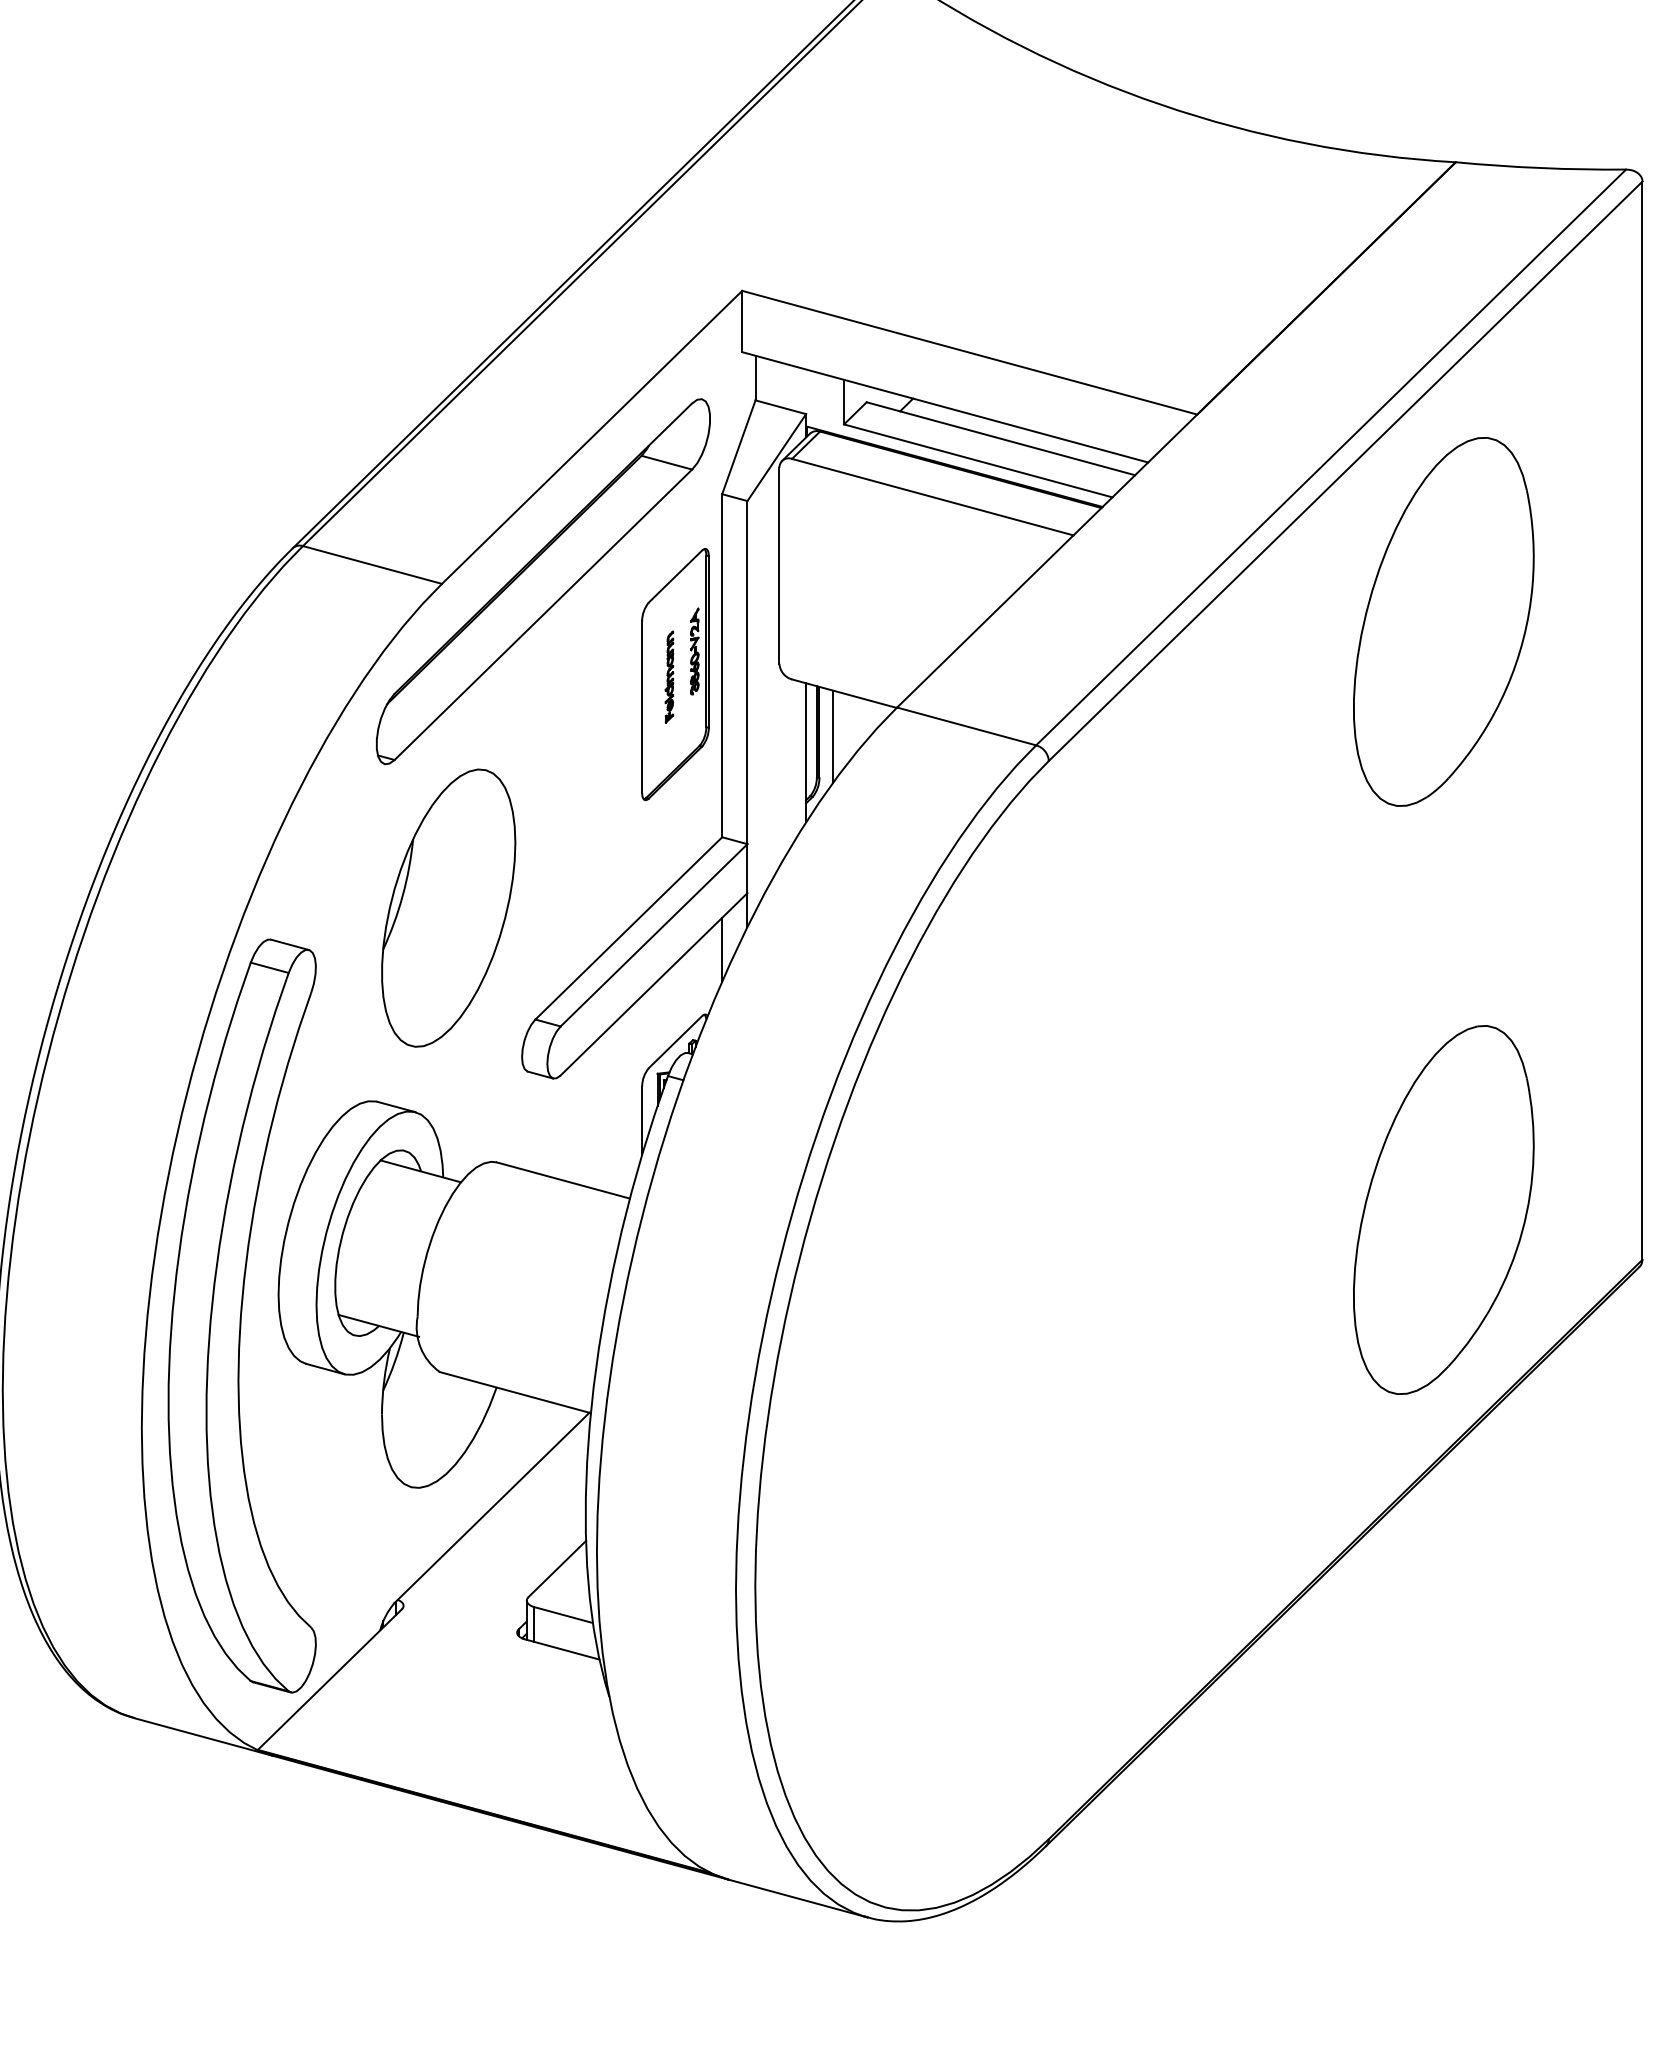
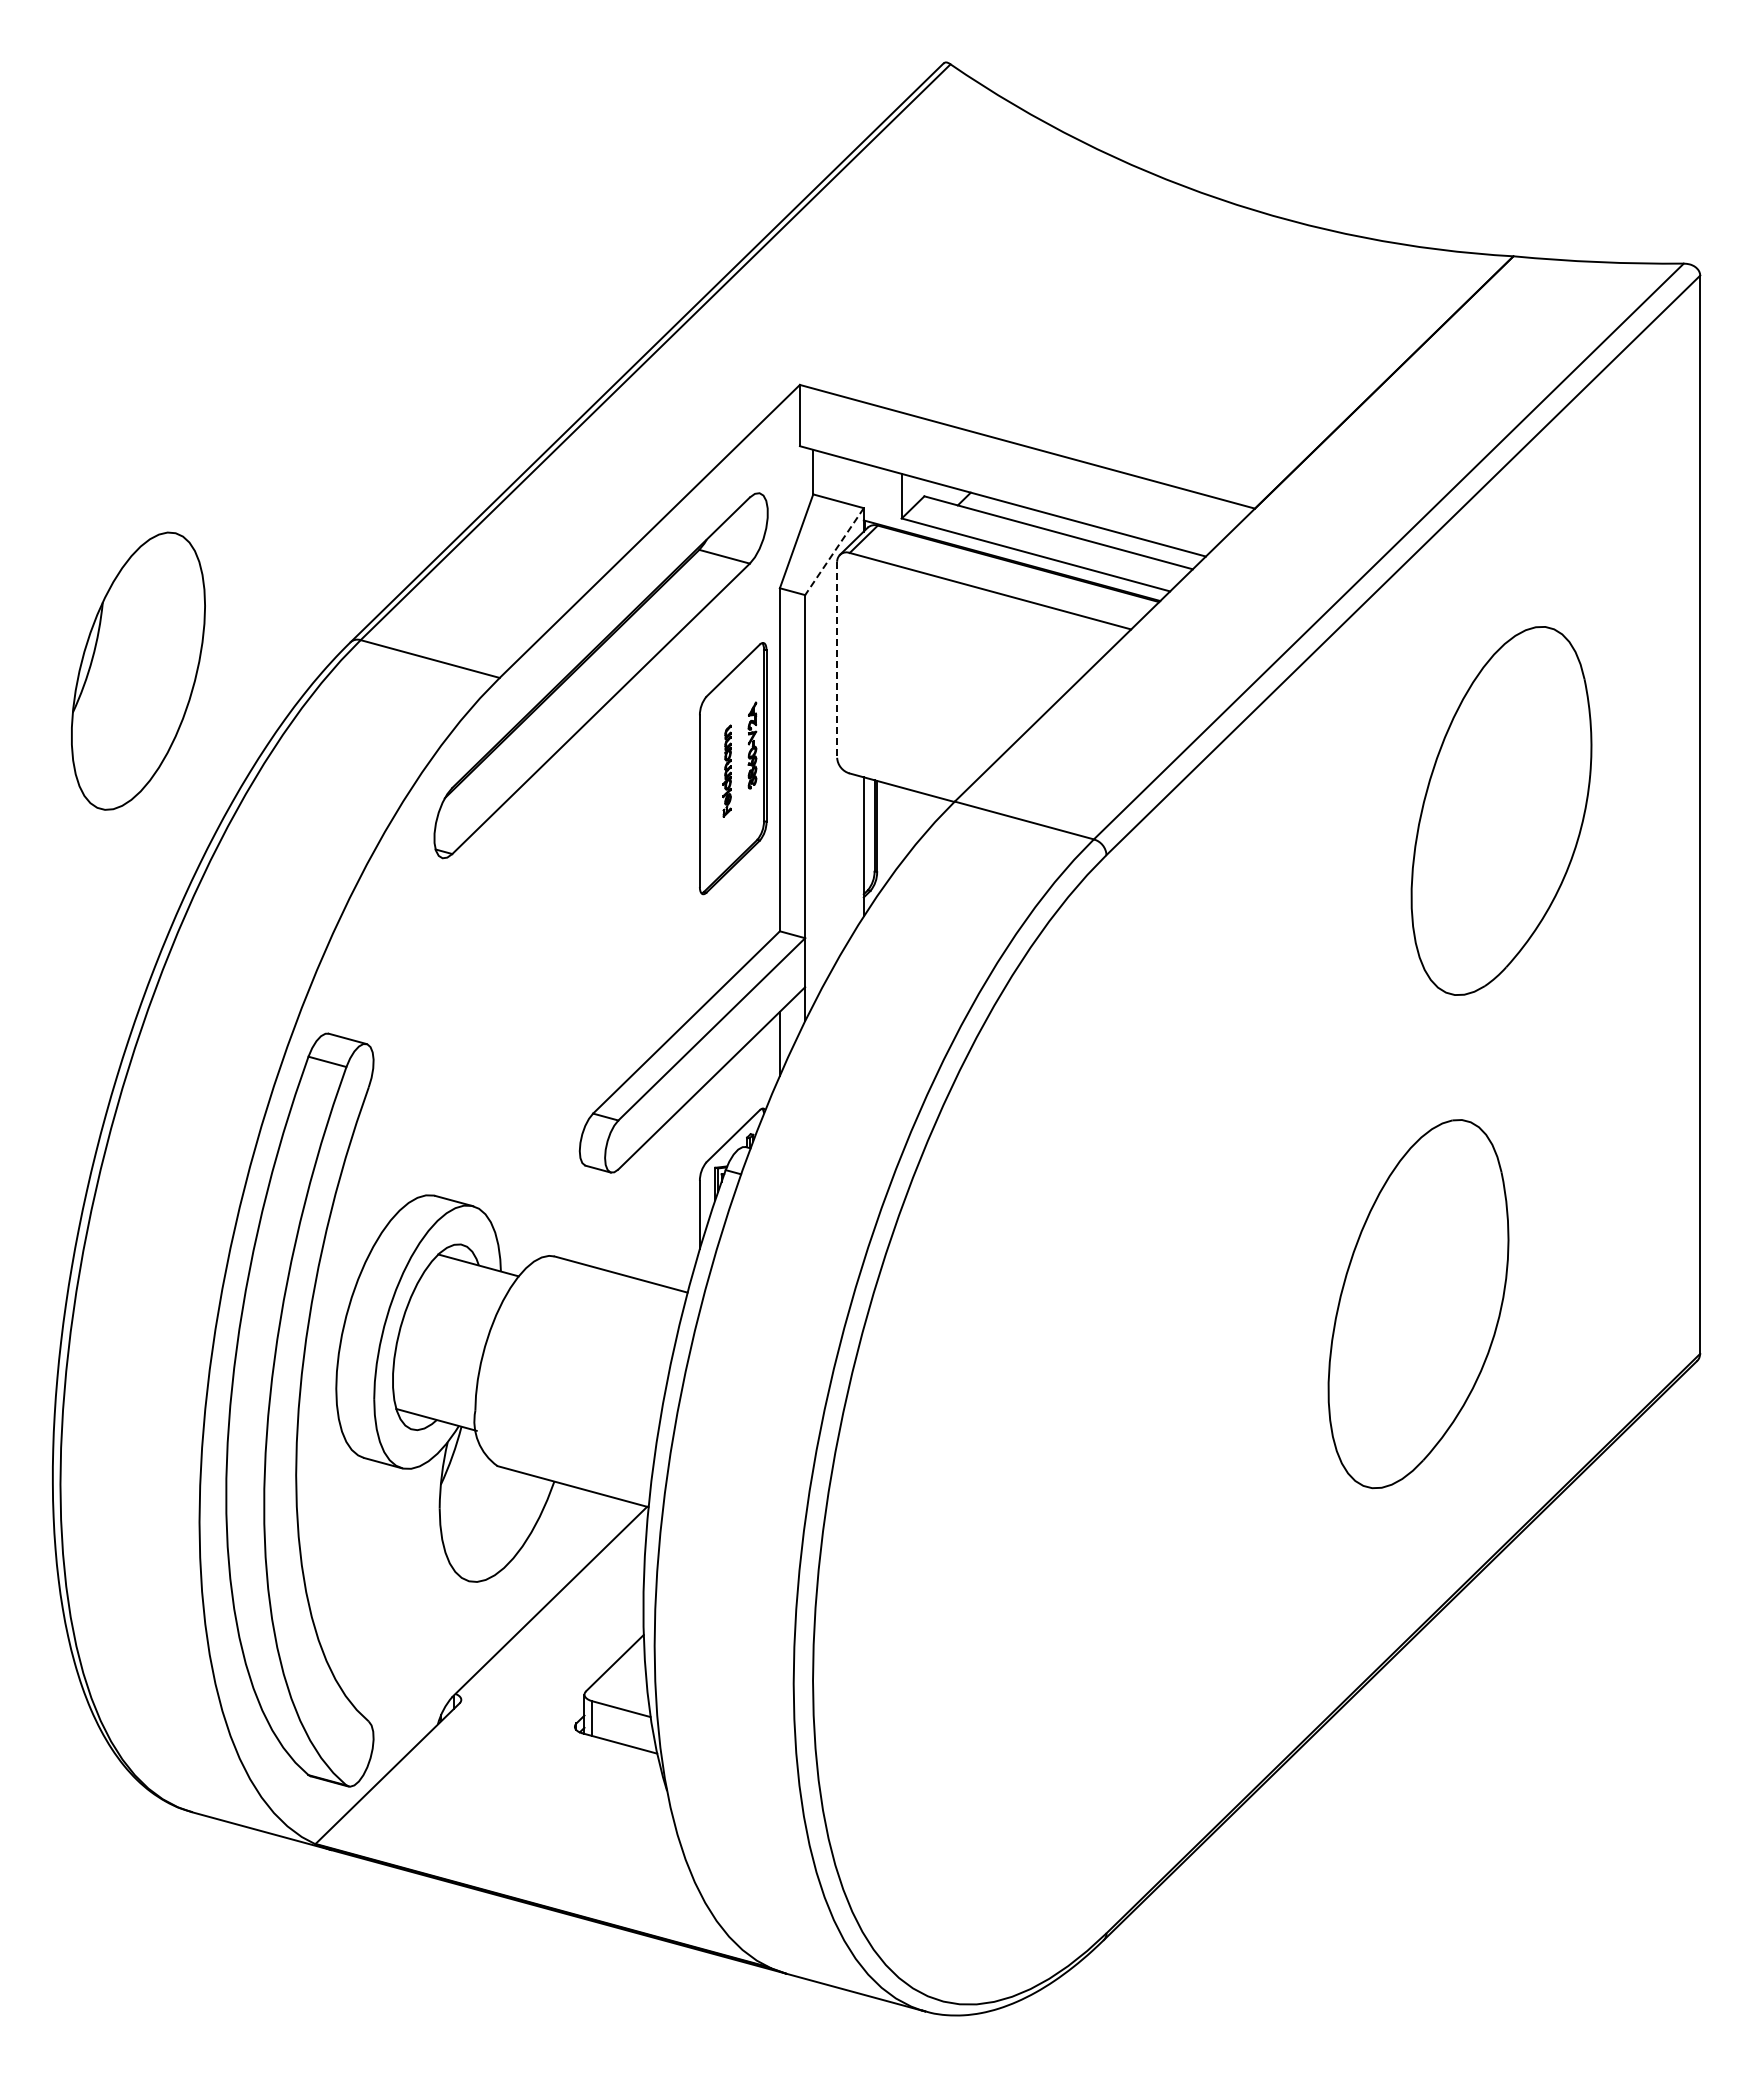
line: (776, 458) -> (834, 552), solid -> dashed
line: (779, 566) -> (837, 660), solid -> dashed
part: (1443, 621) -> (1501, 810), moved
line: (832, 736) -> (890, 830), removed
part: (448, 907) -> (138, 670), moved
part: (1443, 1210) -> (1418, 1304), moved

